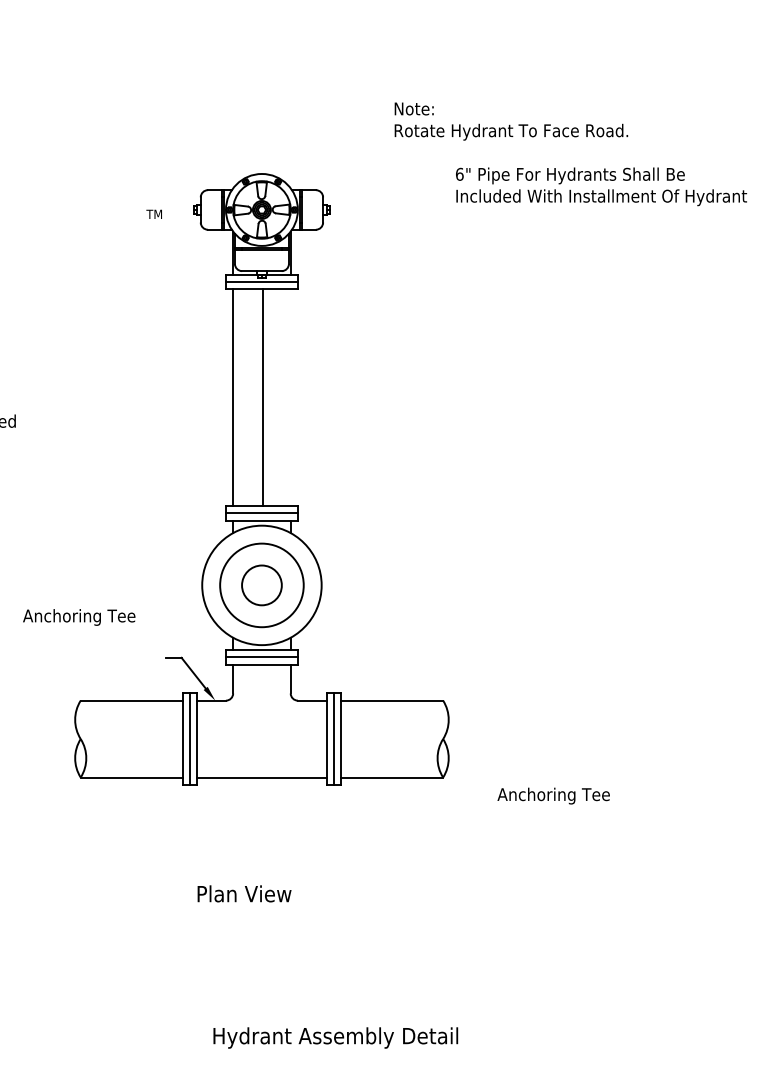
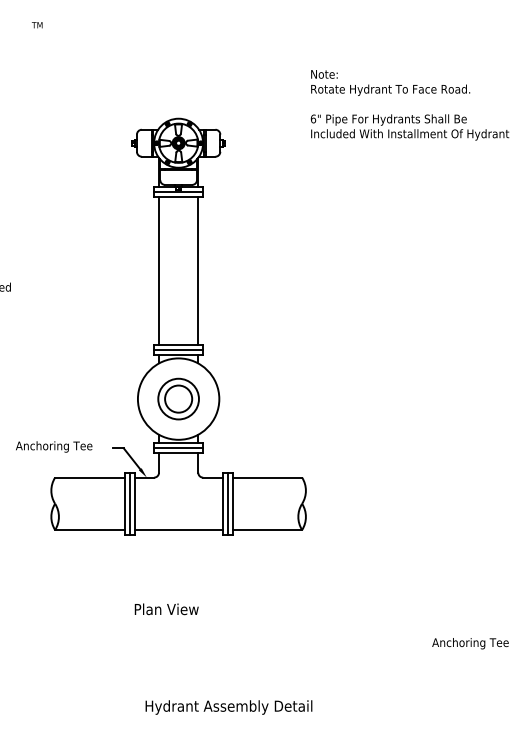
text: (511, 120) -> (390, 82), moved
text: (154, 214) -> (37, 25), moved
line: (263, 398) -> (198, 271), moved
circle: (261, 584) -> (178, 398), size x0.71
text: (79, 616) -> (54, 446), moved
text: (553, 795) -> (470, 643), moved

